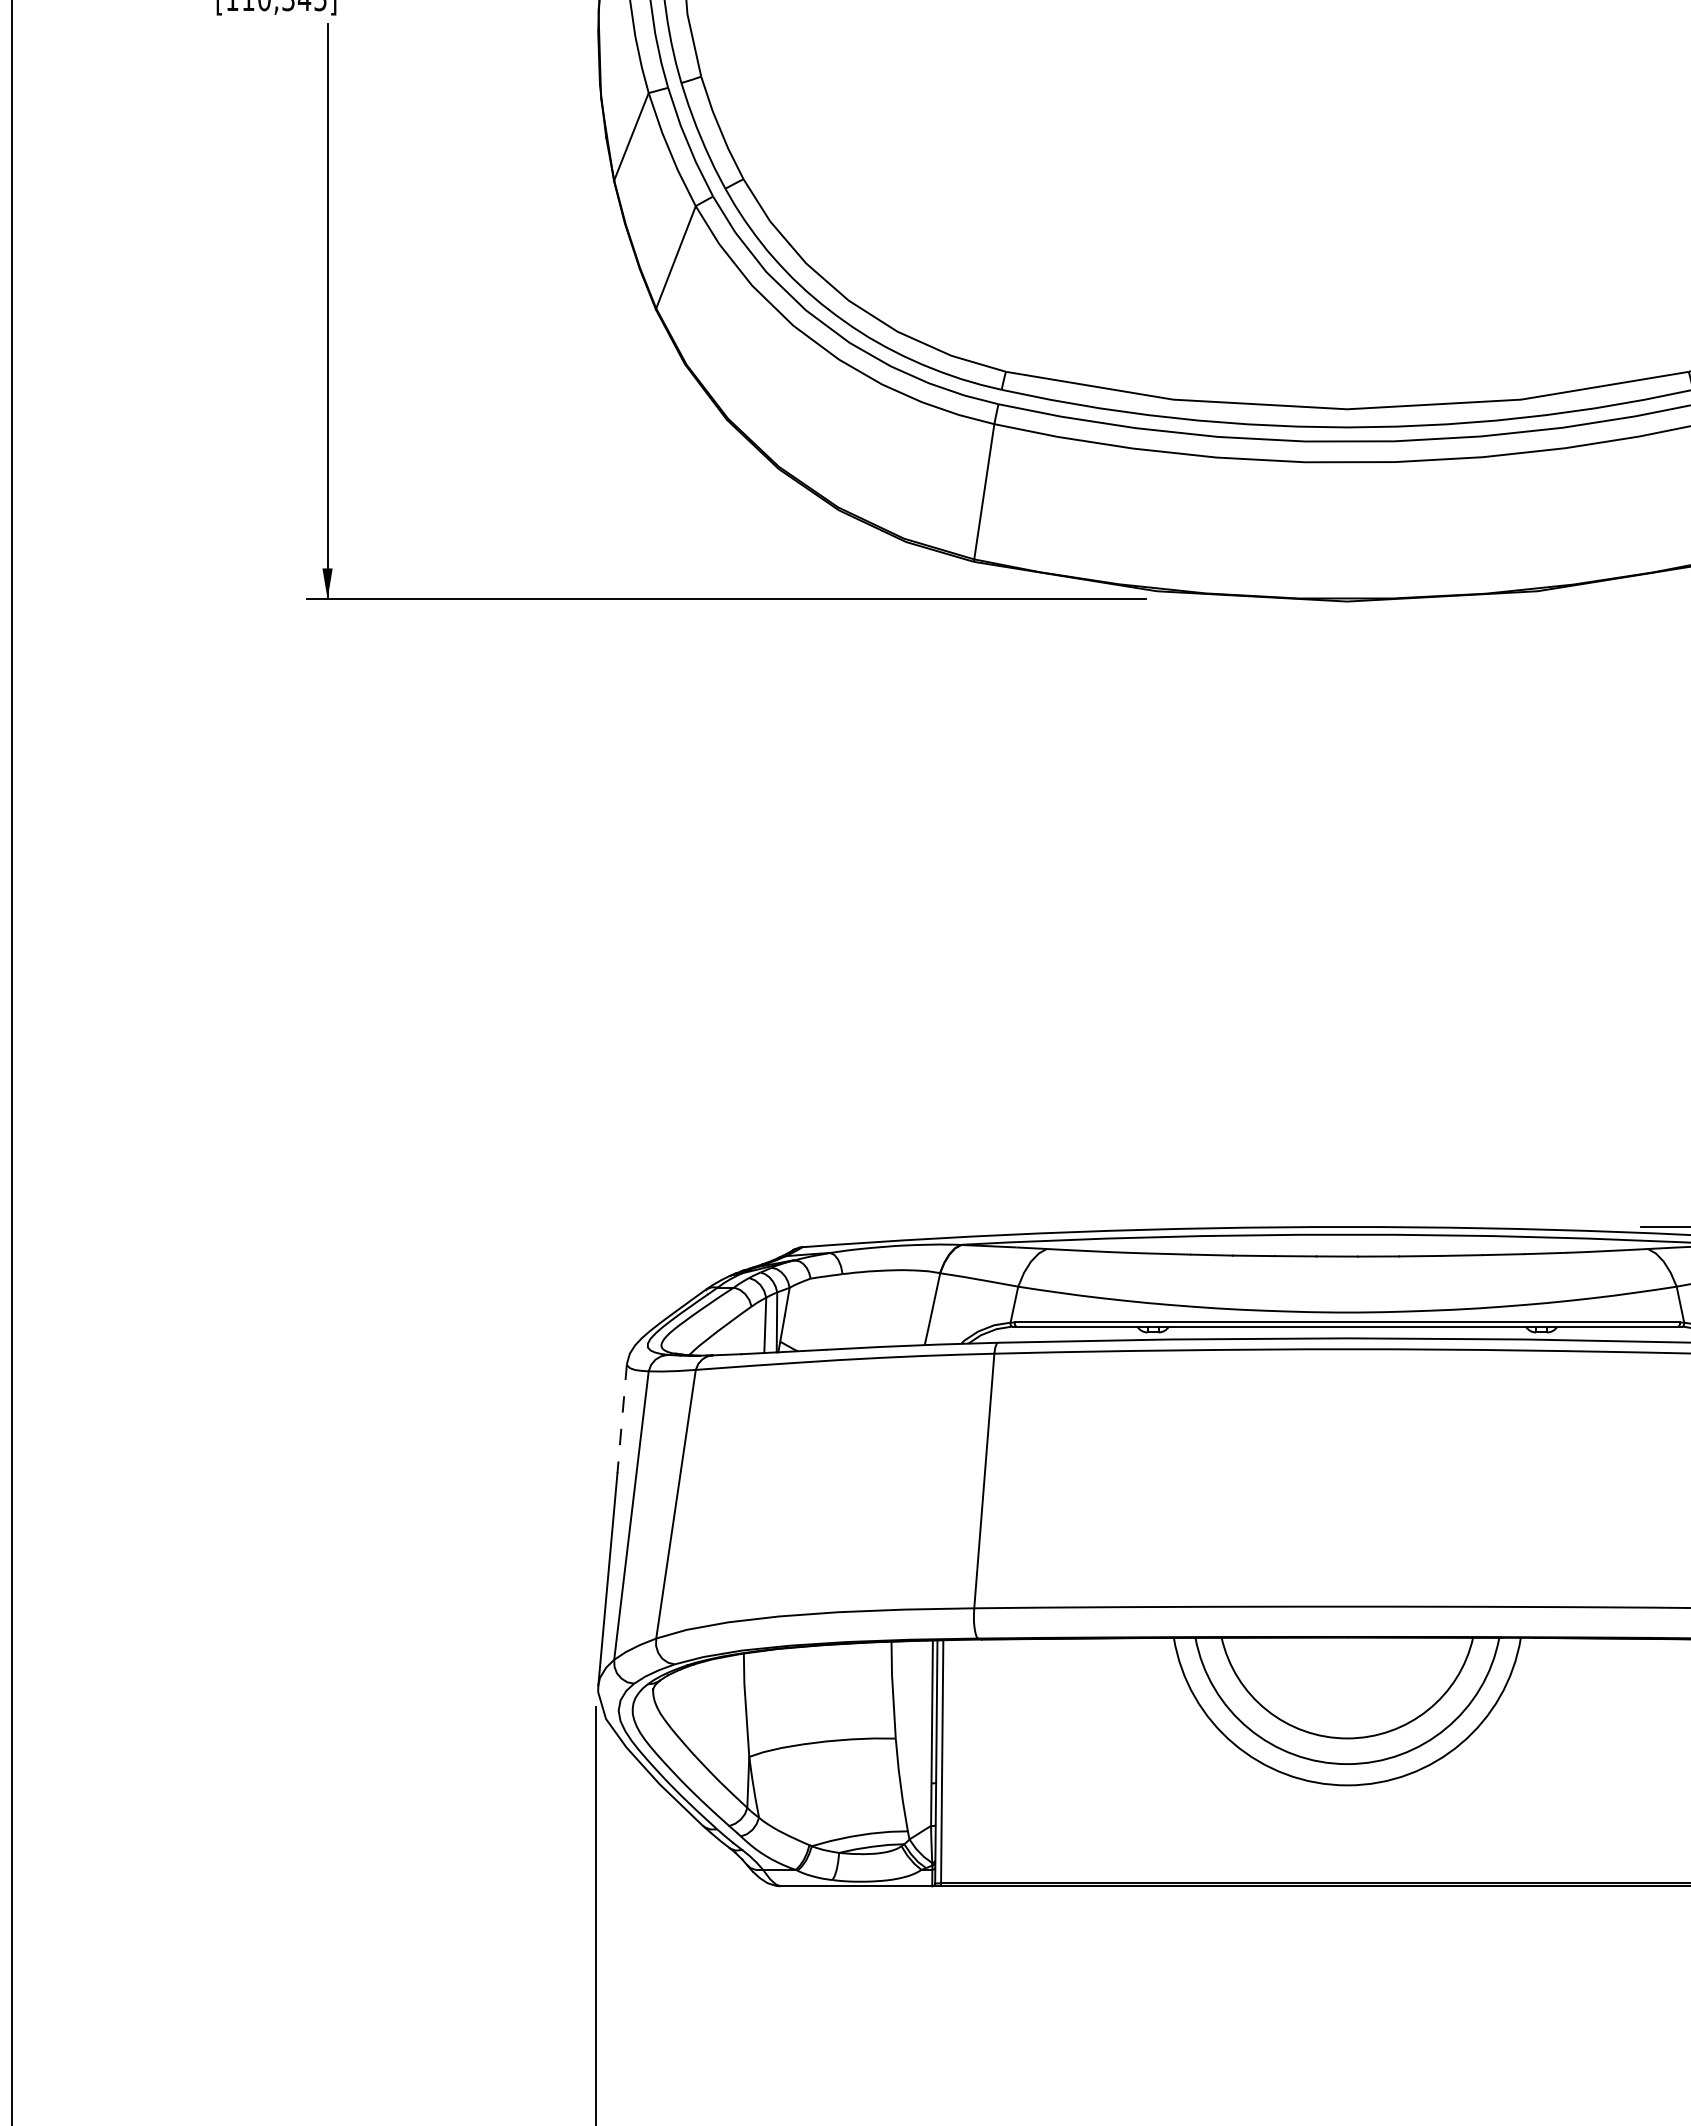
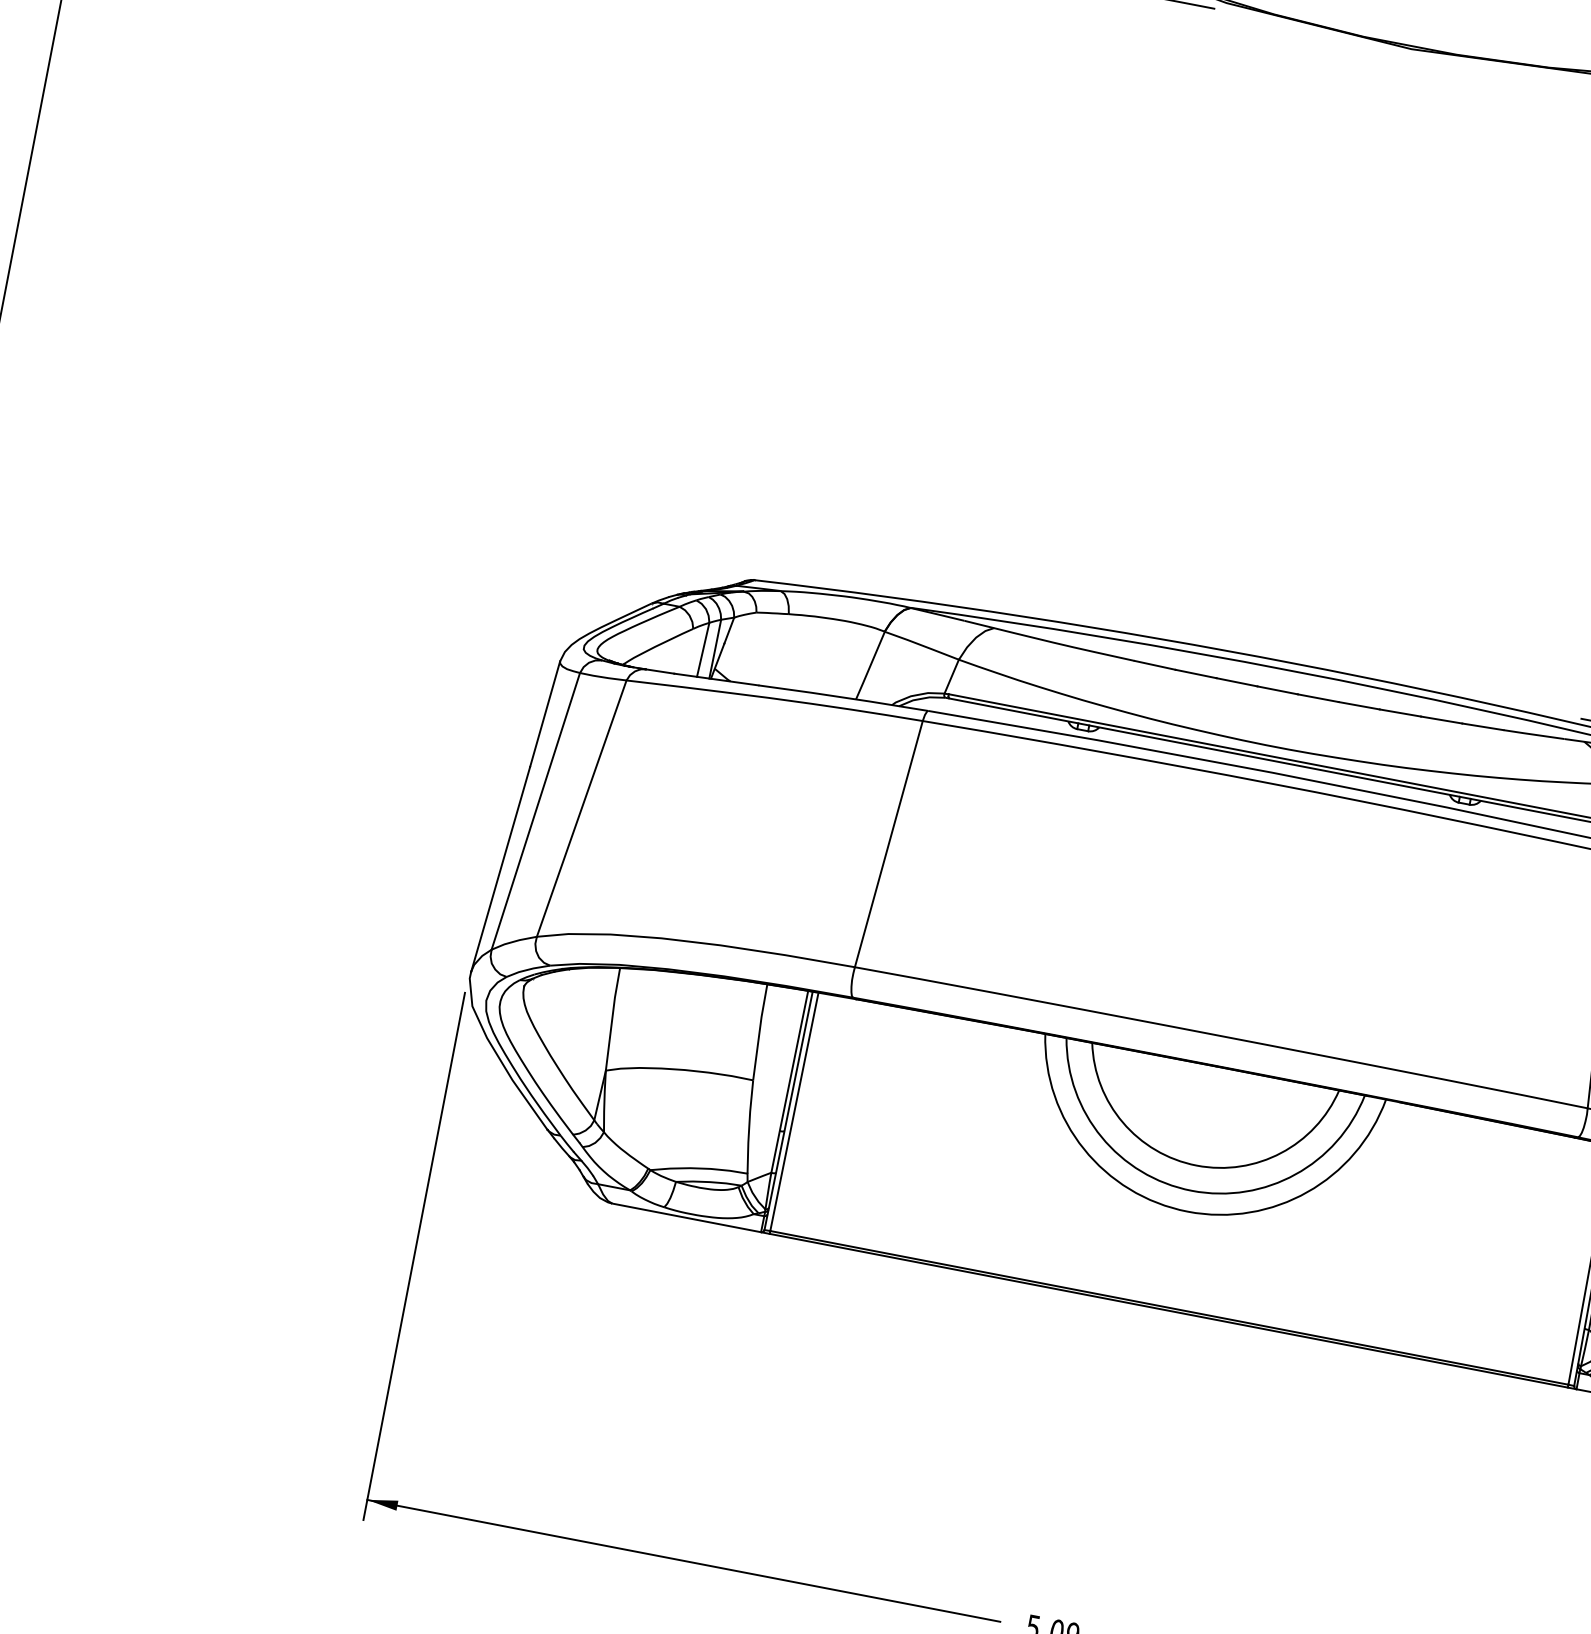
line: (622, 1418) -> (545, 714), dashed -> solid

